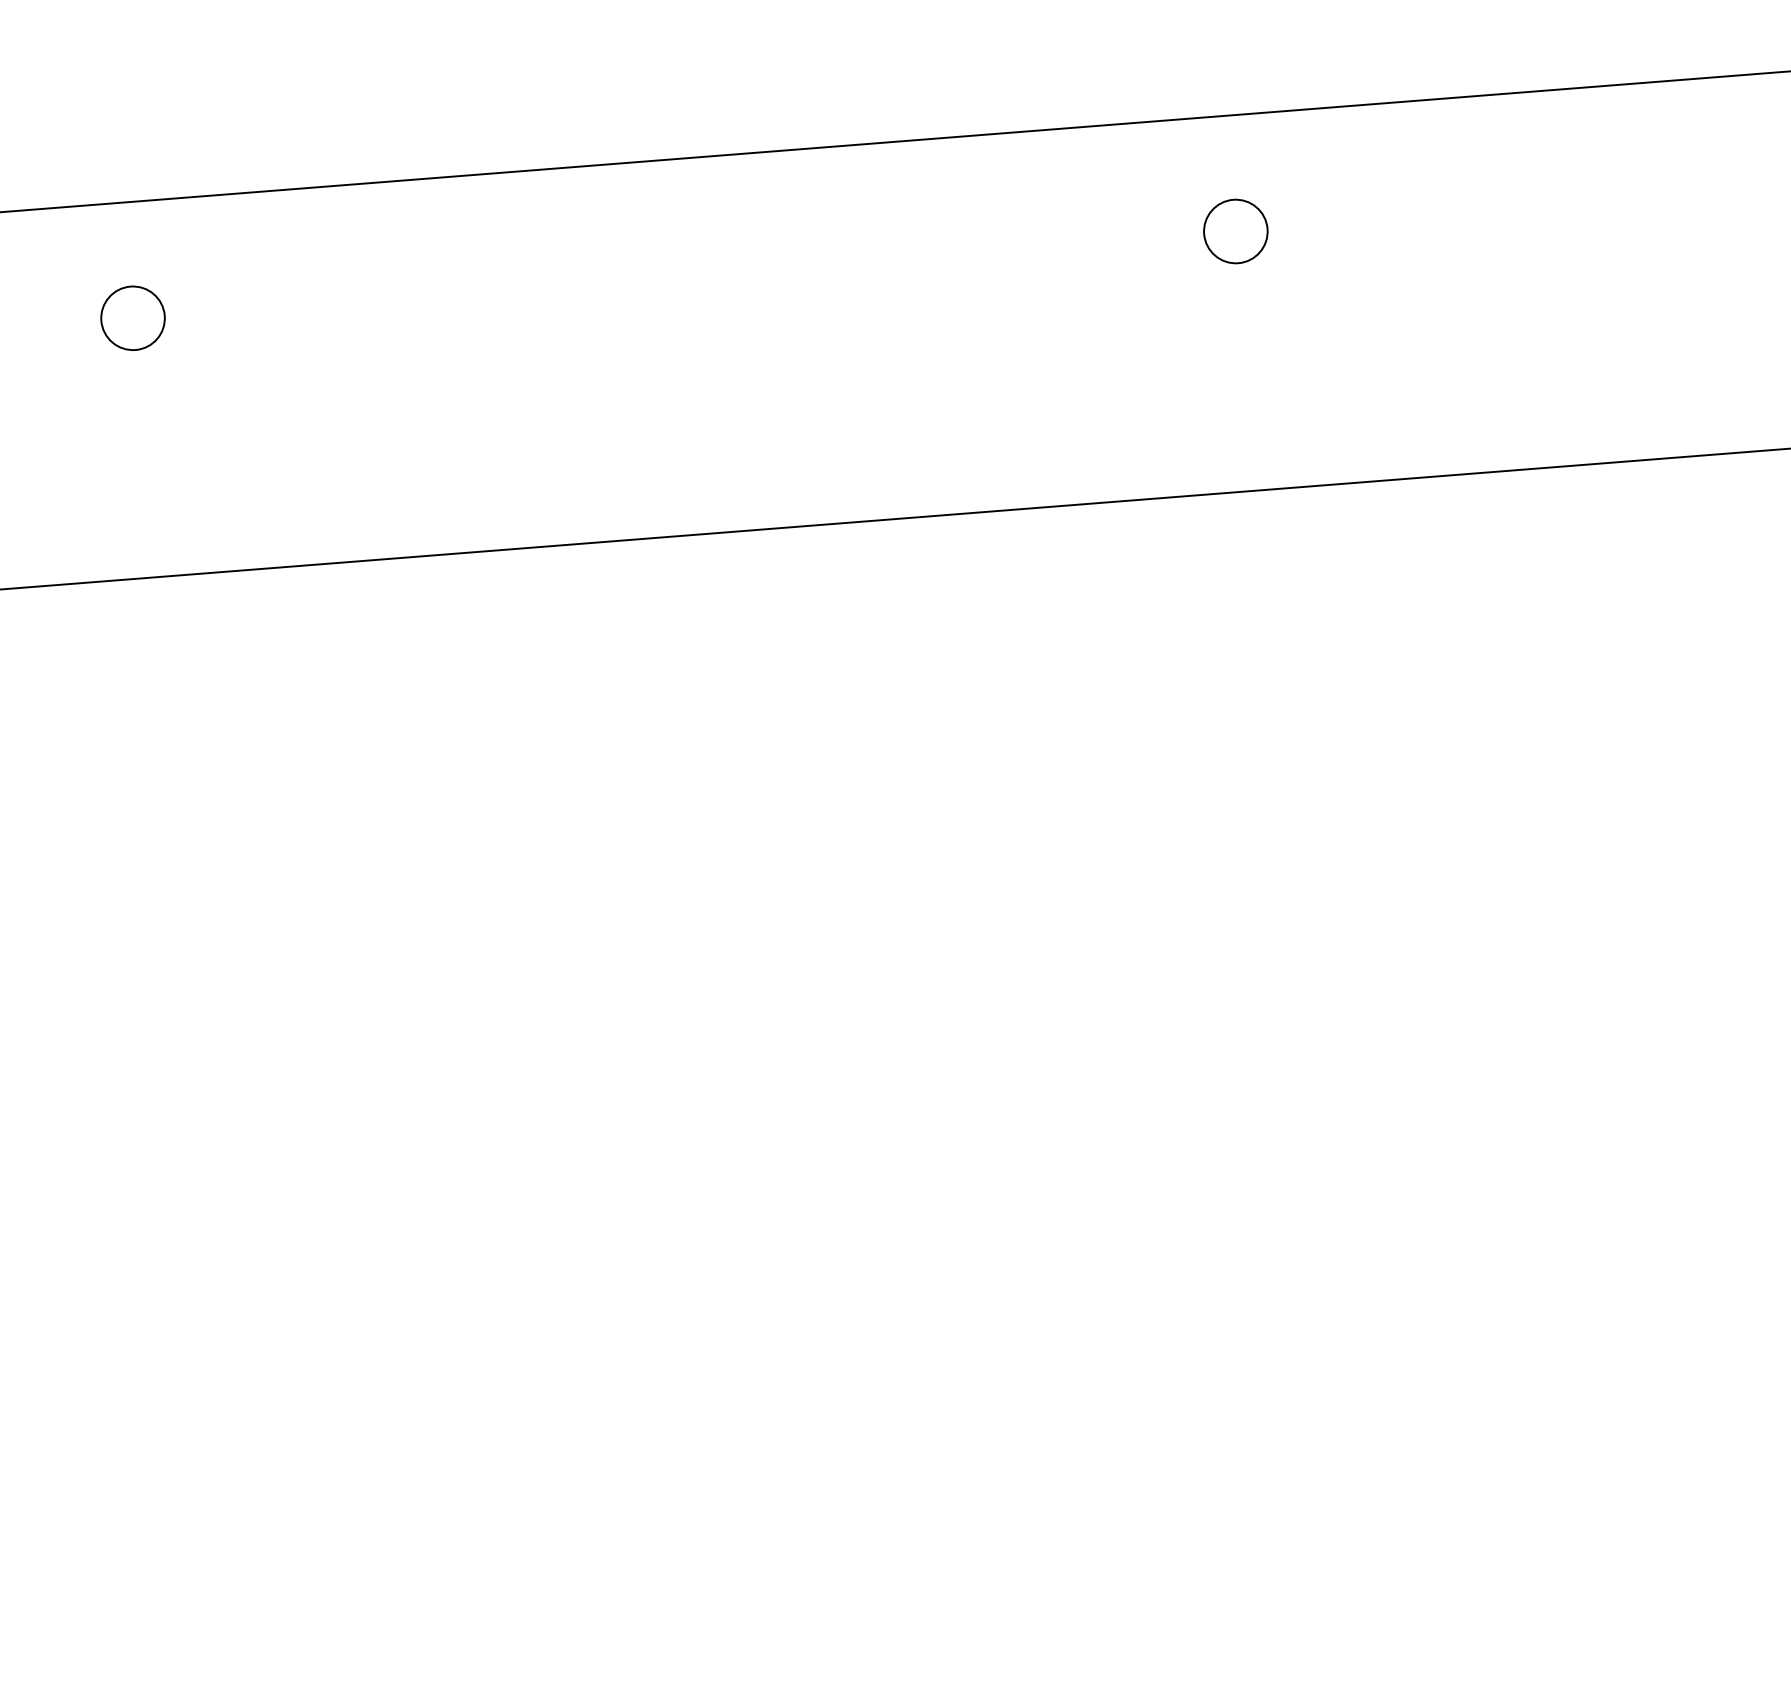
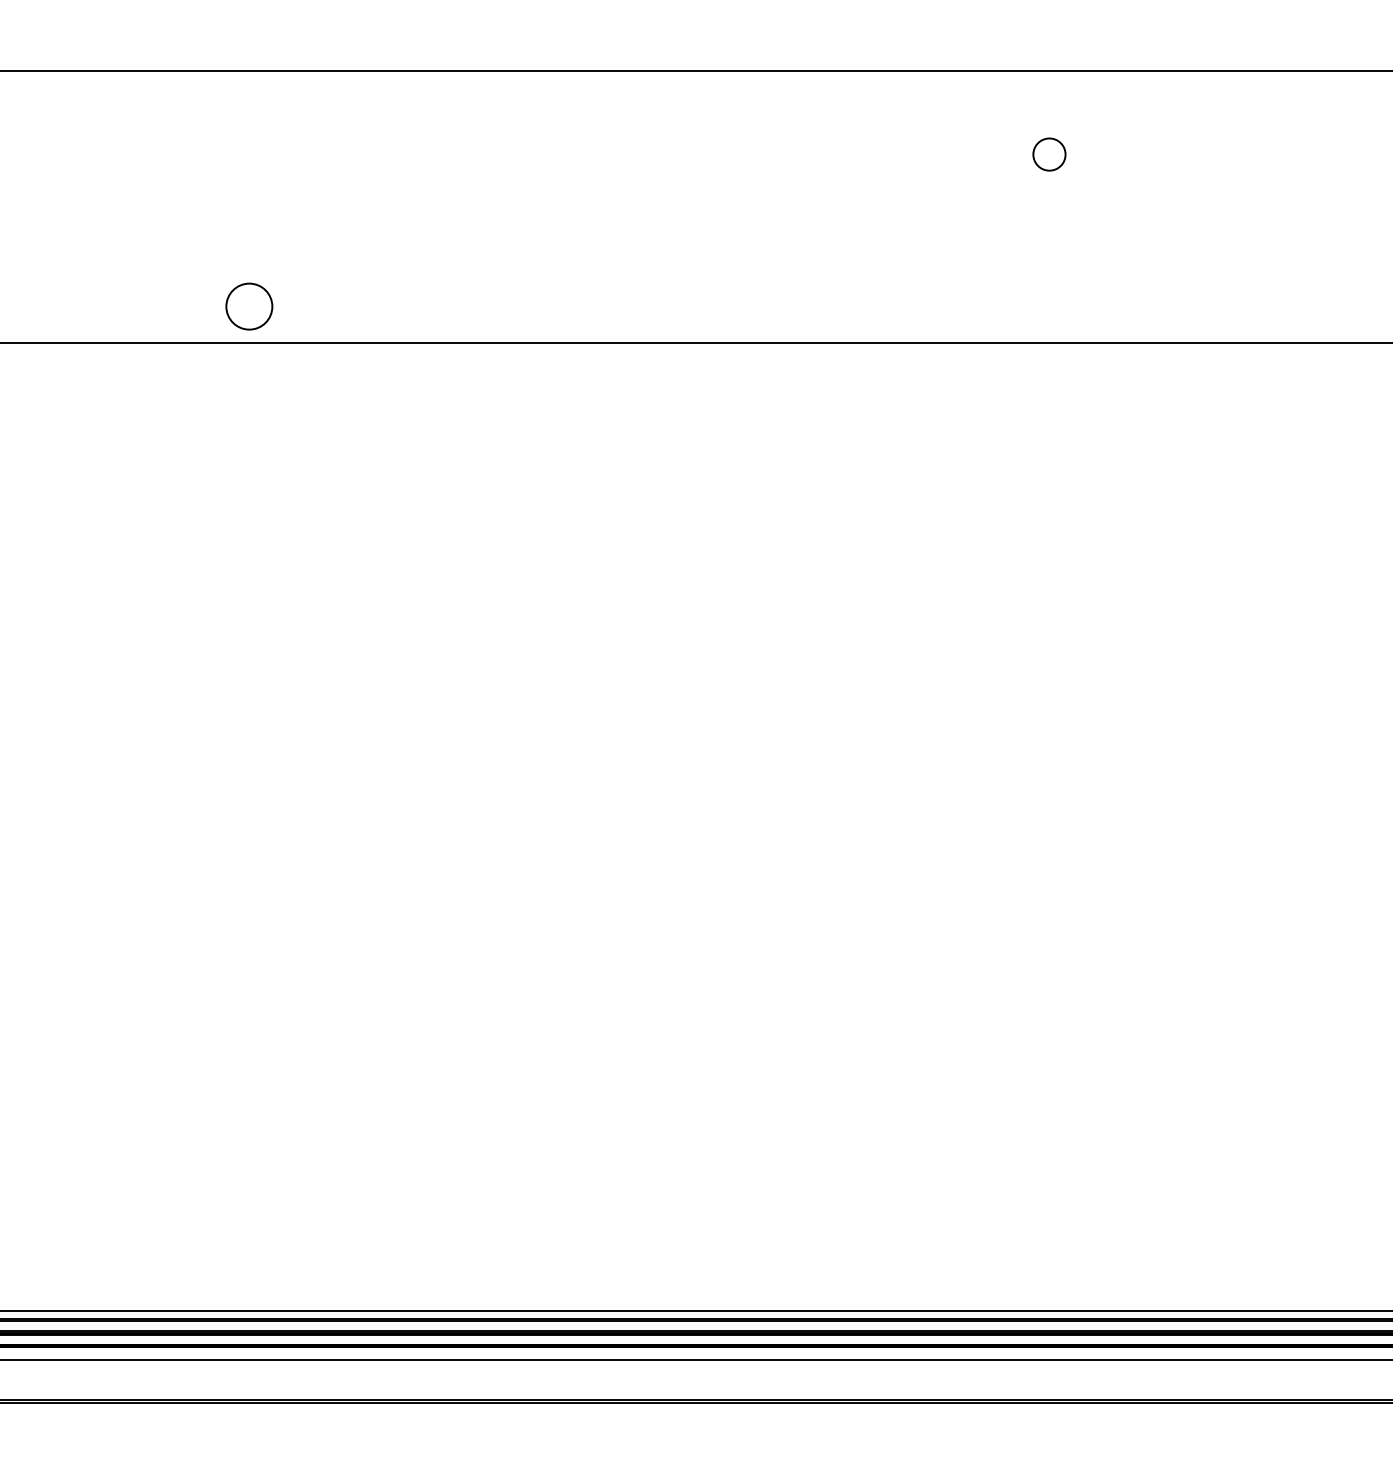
circle: (1235, 231) -> (1049, 154), size x0.7
circle: (133, 318) -> (249, 306), moved

